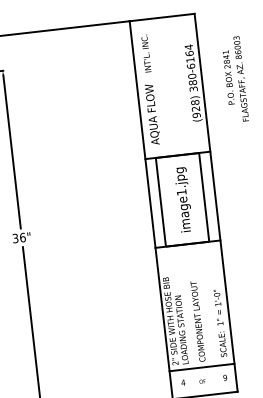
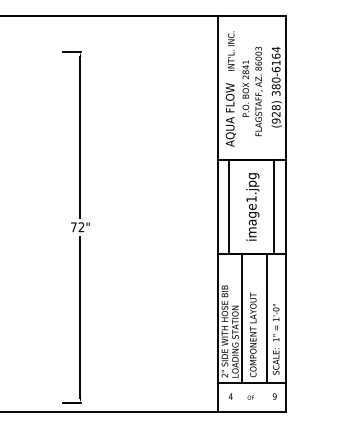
text: (235, 79) -> (252, 91), moved
text: (19, 238) -> (77, 227), 36" -> 72"
line: (208, 304) -> (266, 318), added
line: (186, 307) -> (242, 318), added

